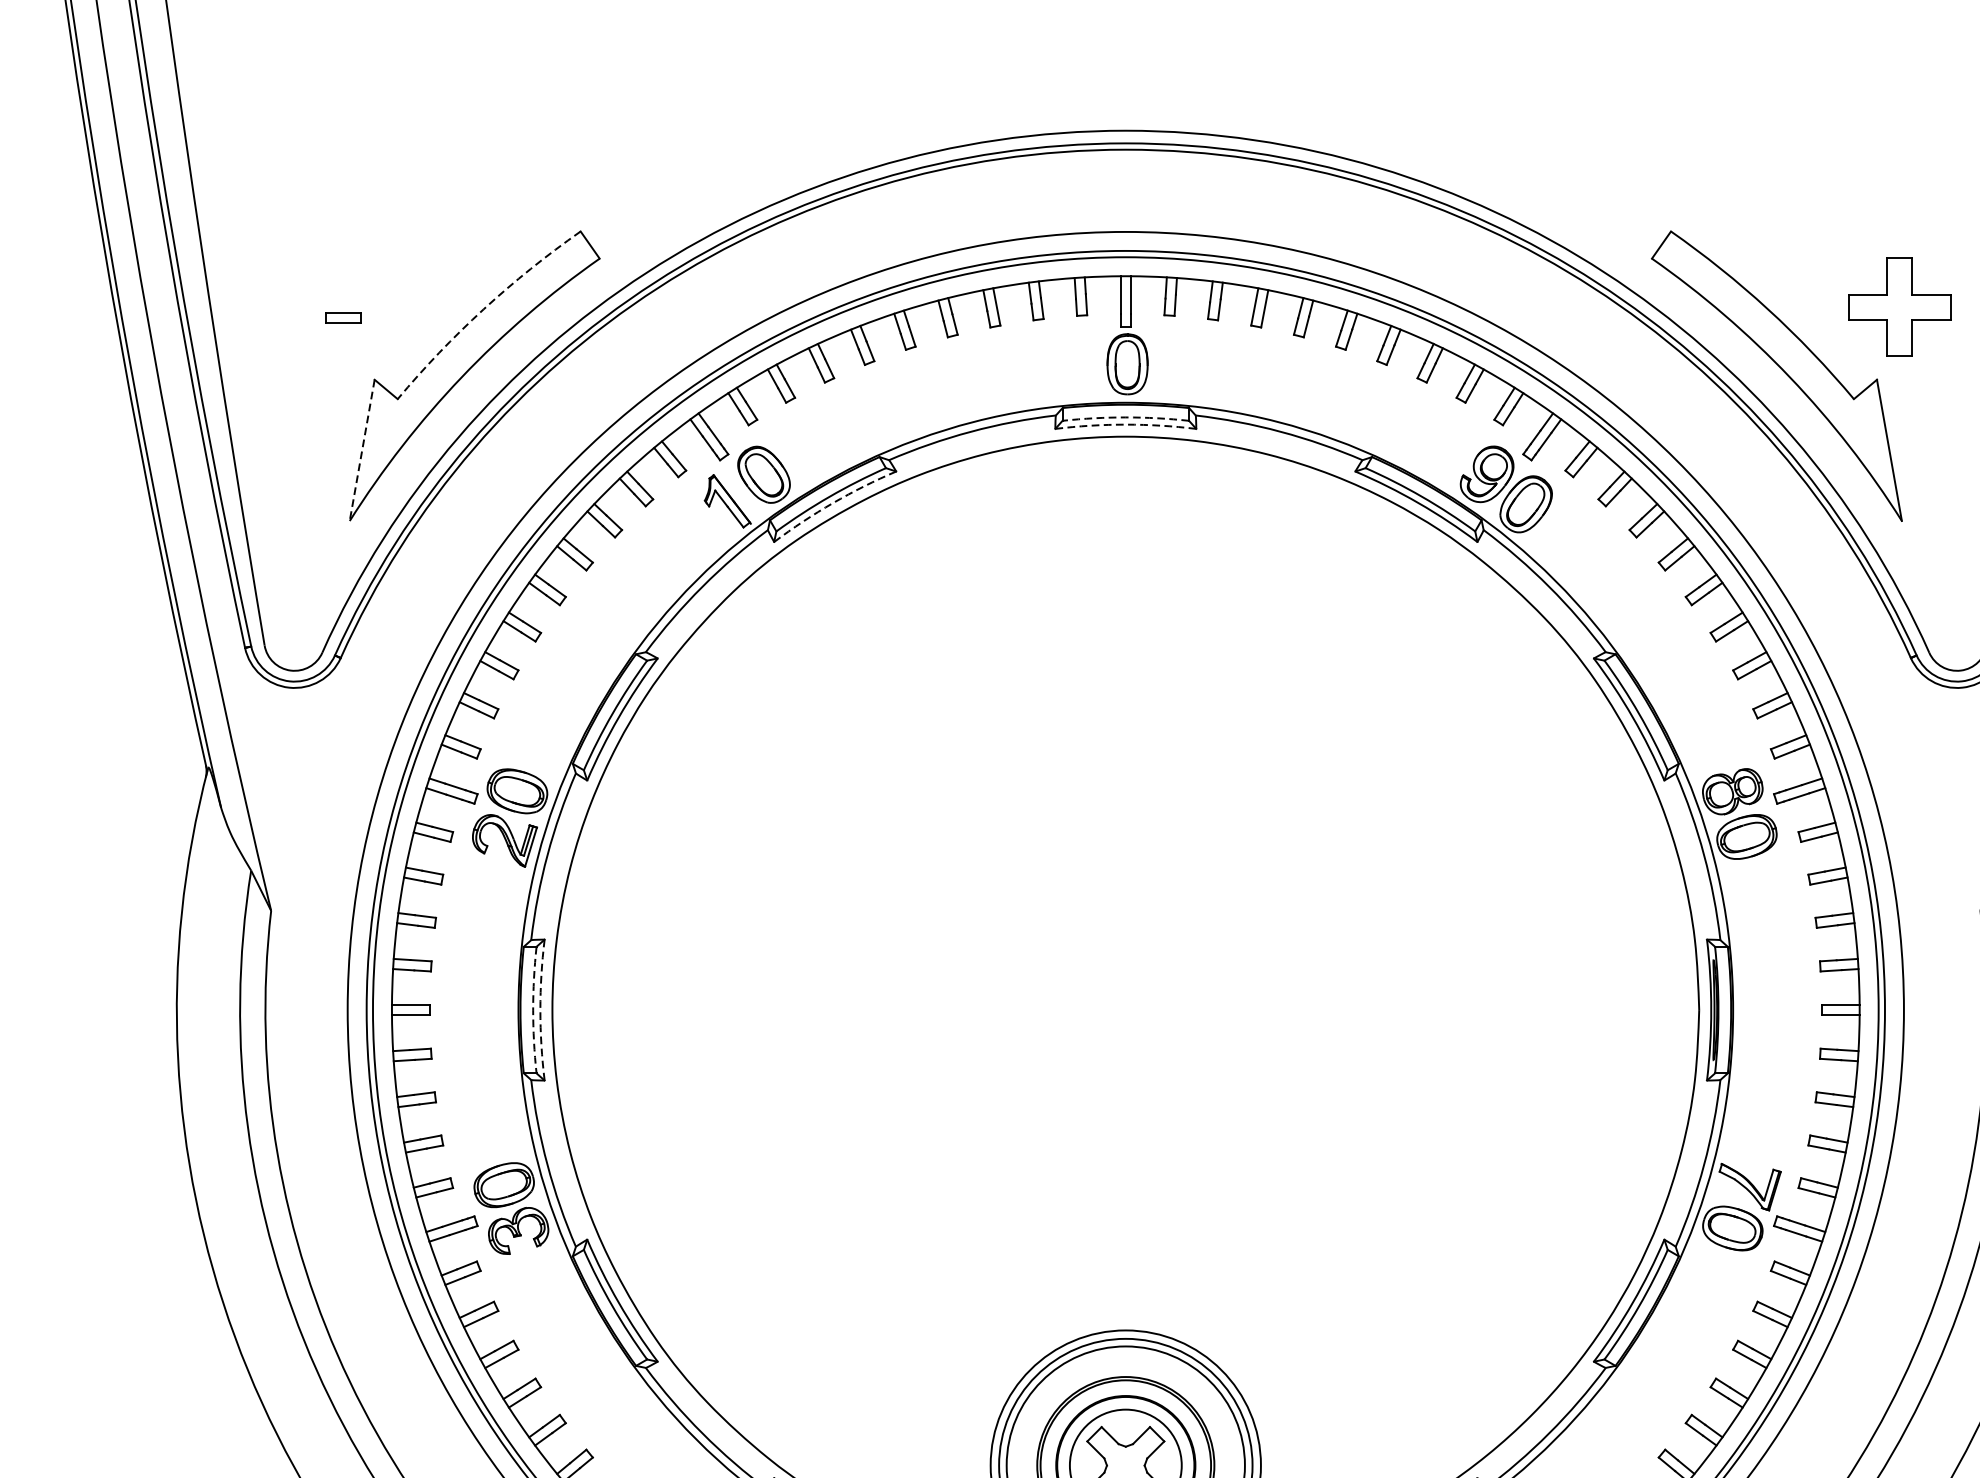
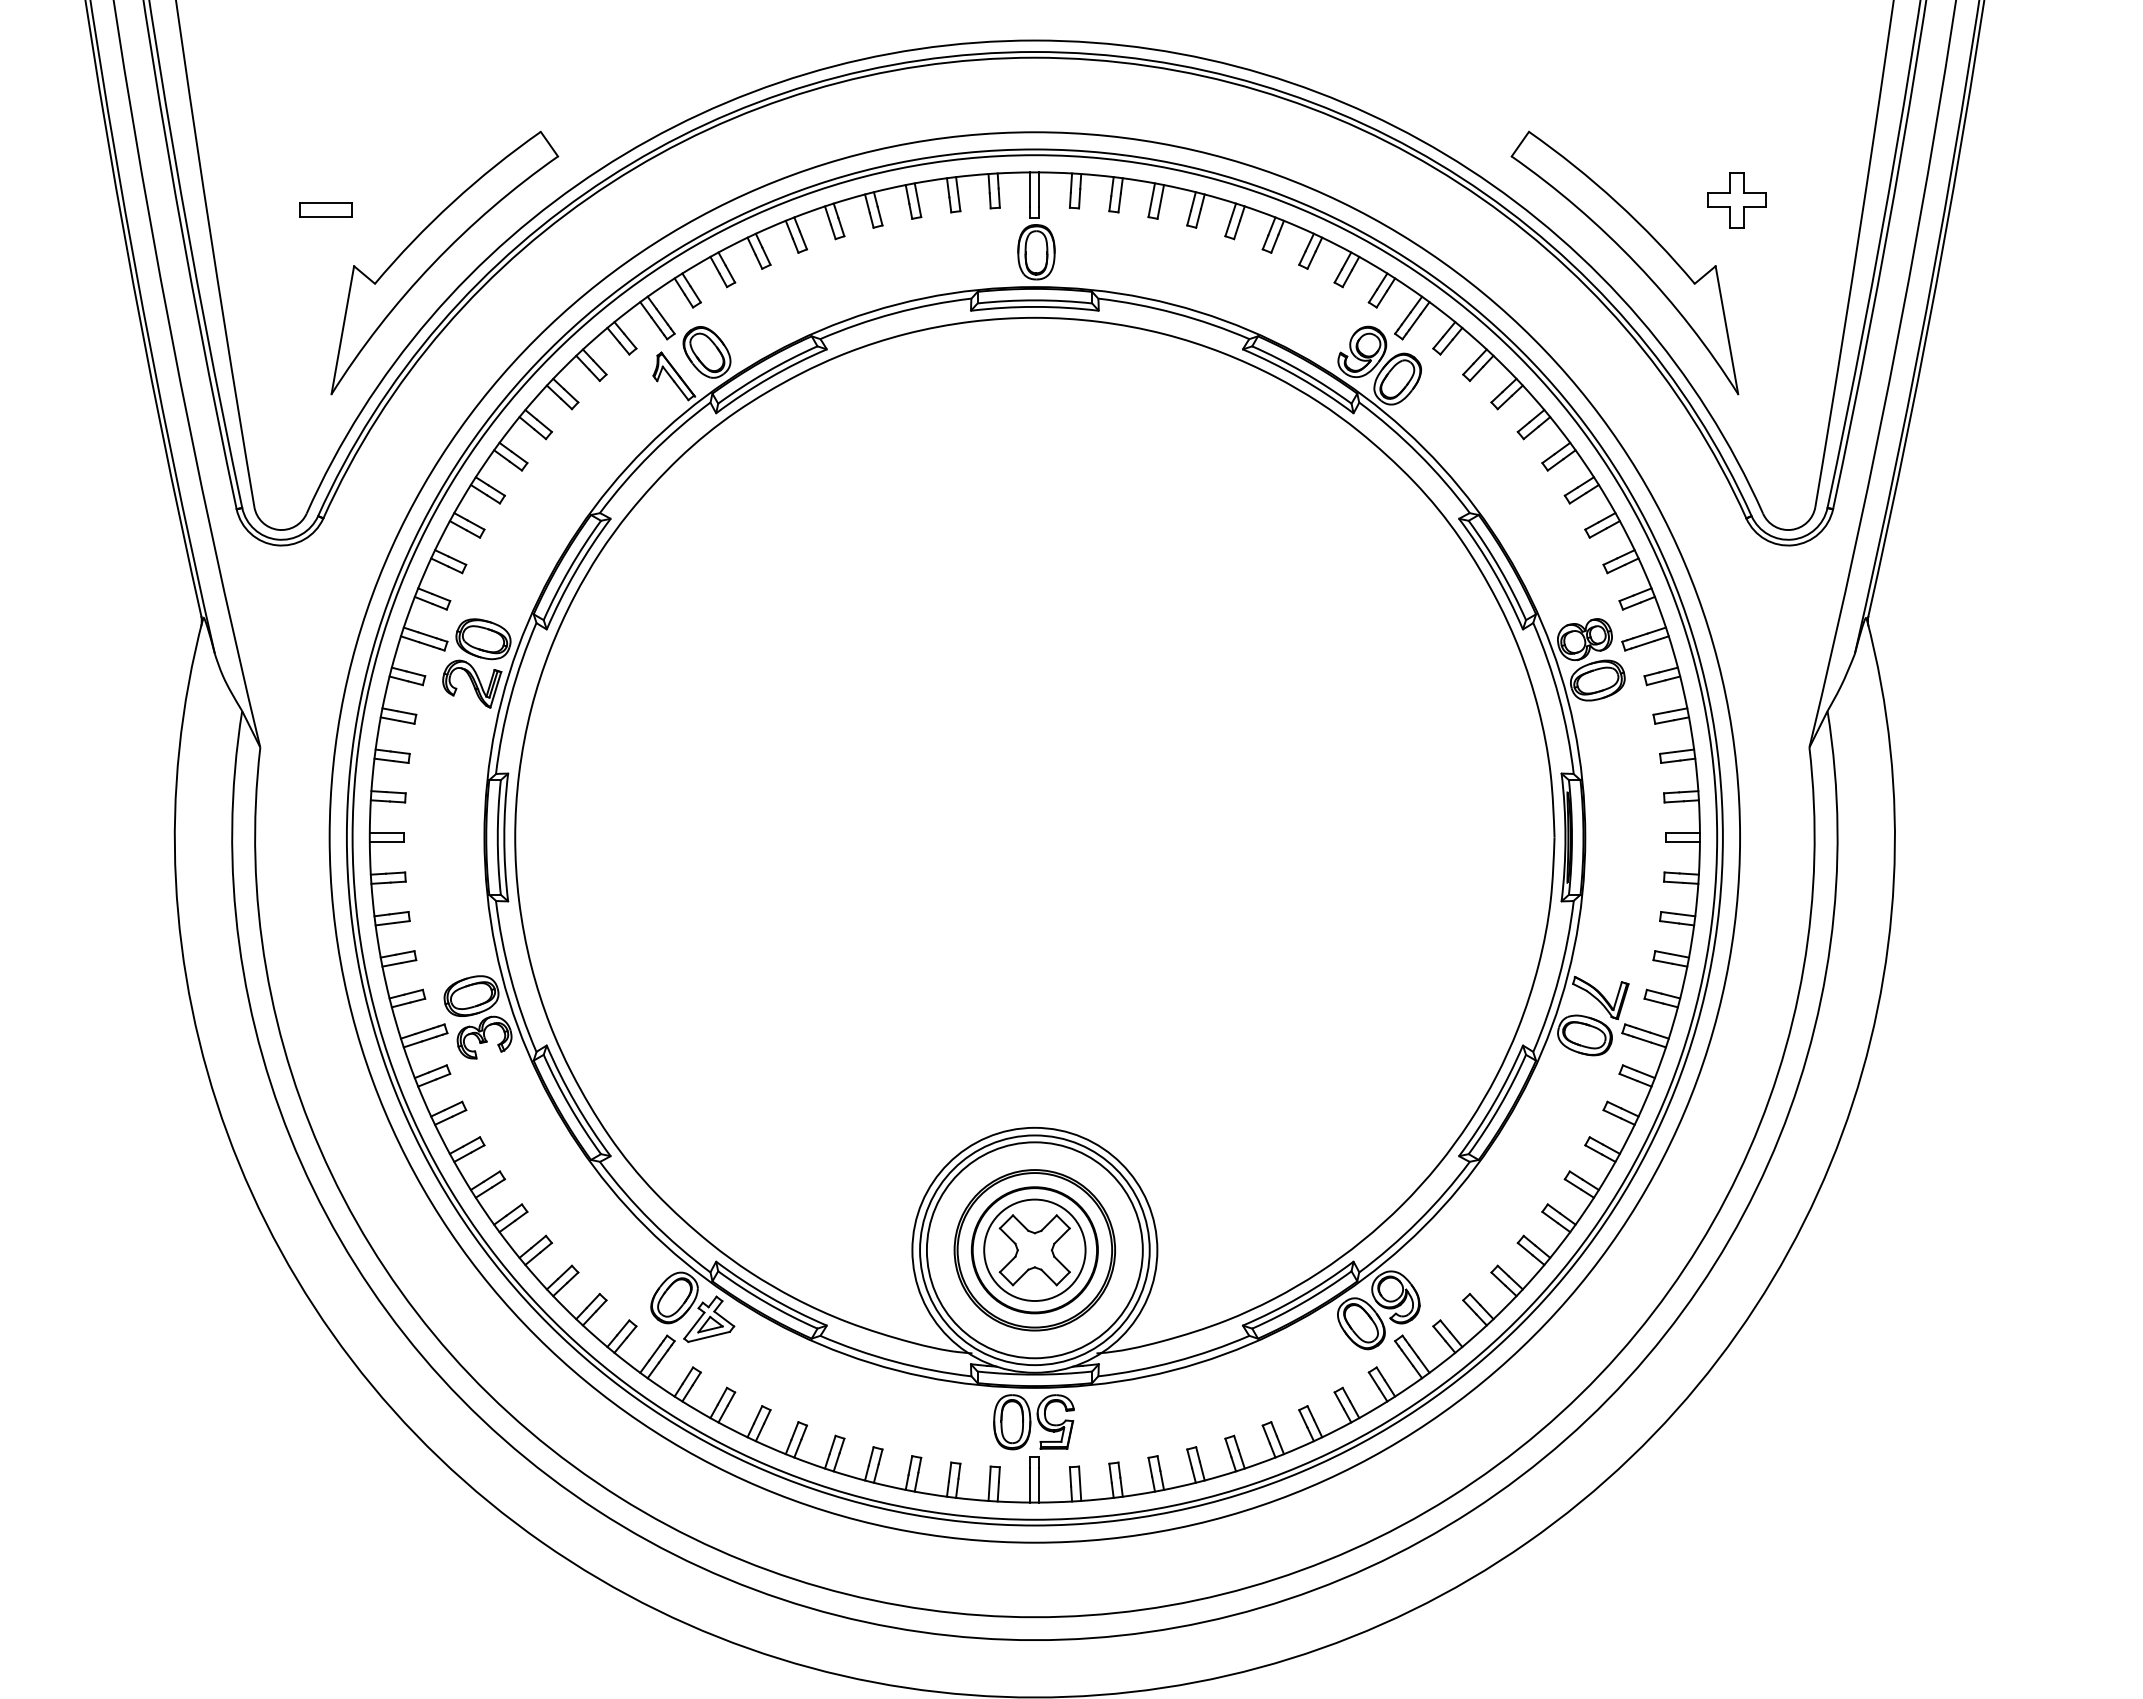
part: (1899, 307) -> (1736, 200), size x0.62
arc: (483, 309) -> (452, 202), dashed -> solid
part: (343, 317) -> (325, 209), size x1.67
arc: (1125, 417) -> (1034, 300), dashed -> solid
arc: (1125, 424) -> (1034, 306), dashed -> solid
line: (361, 450) -> (342, 330), dashed -> solid
arc: (832, 503) -> (769, 378), dashed -> solid
arc: (532, 1010) -> (497, 837), dashed -> solid
arc: (540, 1010) -> (504, 837), dashed -> solid

